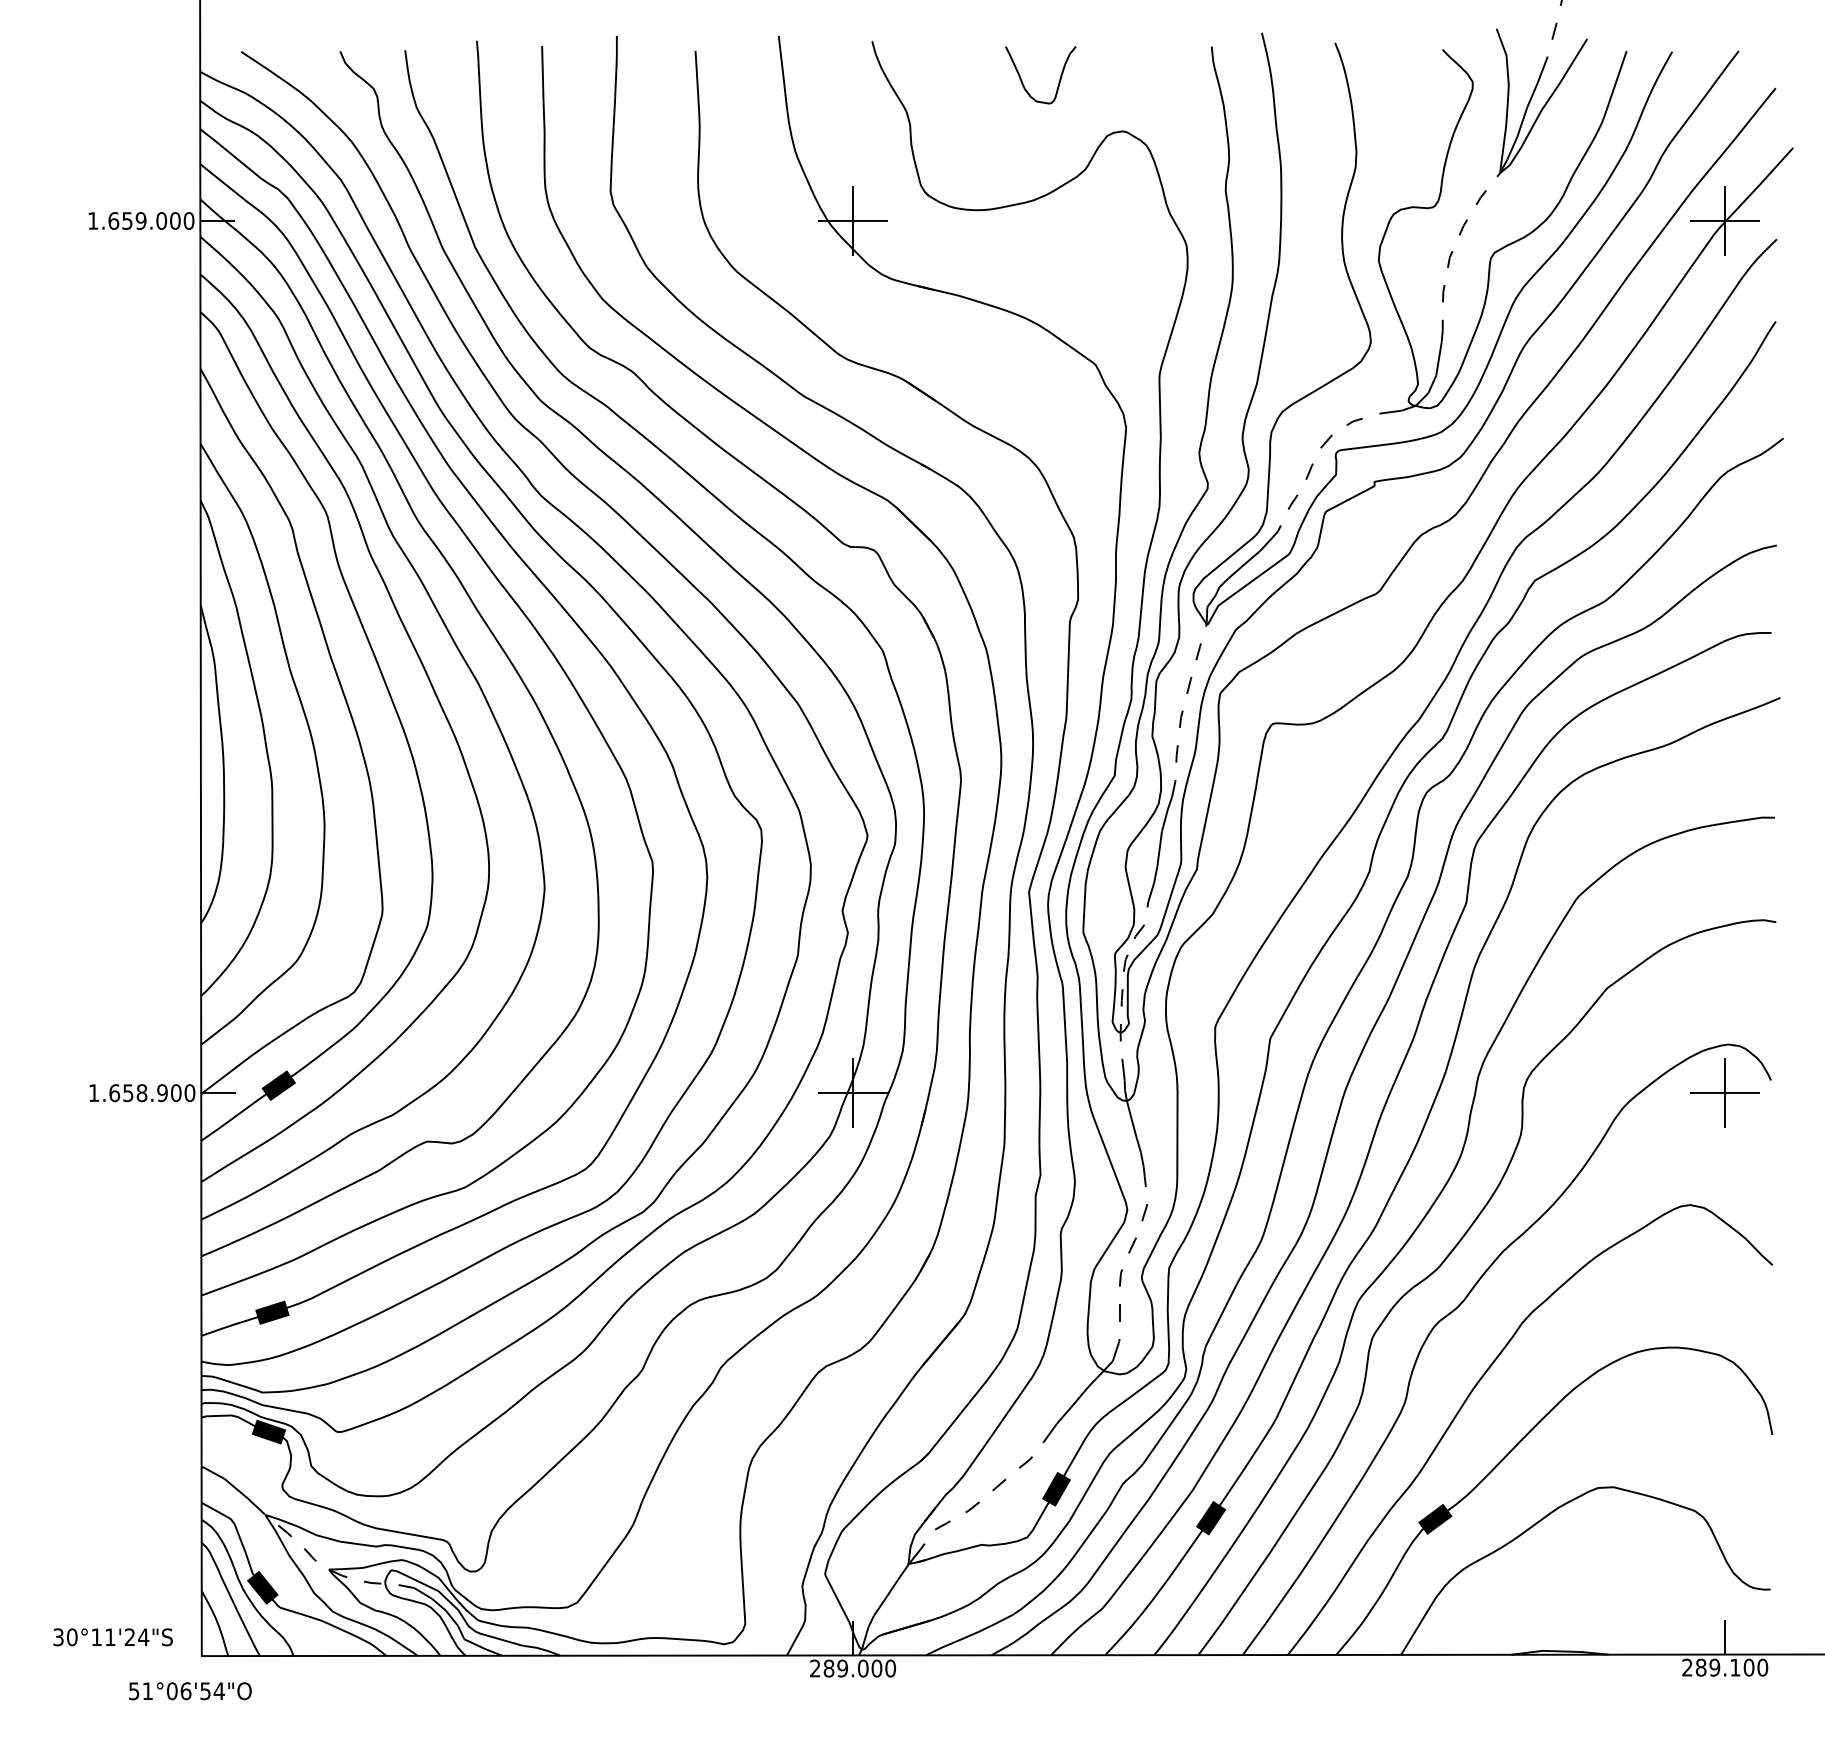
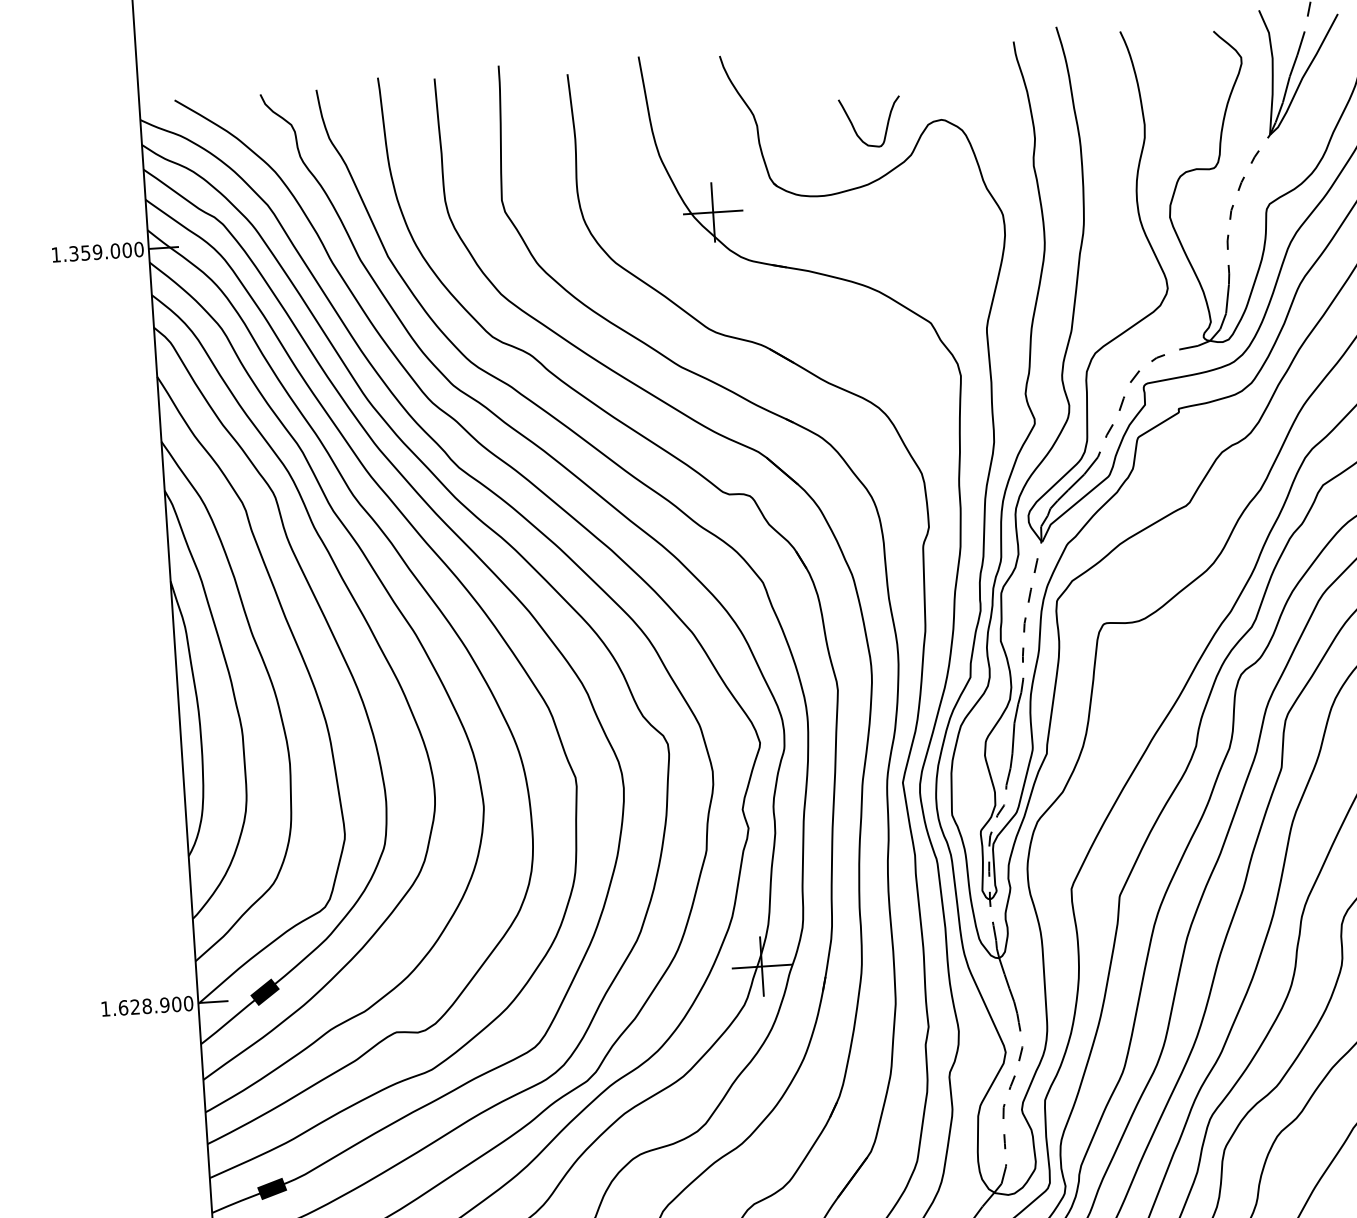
curve: (1022, 80) -> (854, 128), moved
text: (113, 220) -> (73, 253), 1.659.000 -> 1.359.000
text: (128, 1093) -> (135, 1007), 1.658.900 -> 1.628.900

